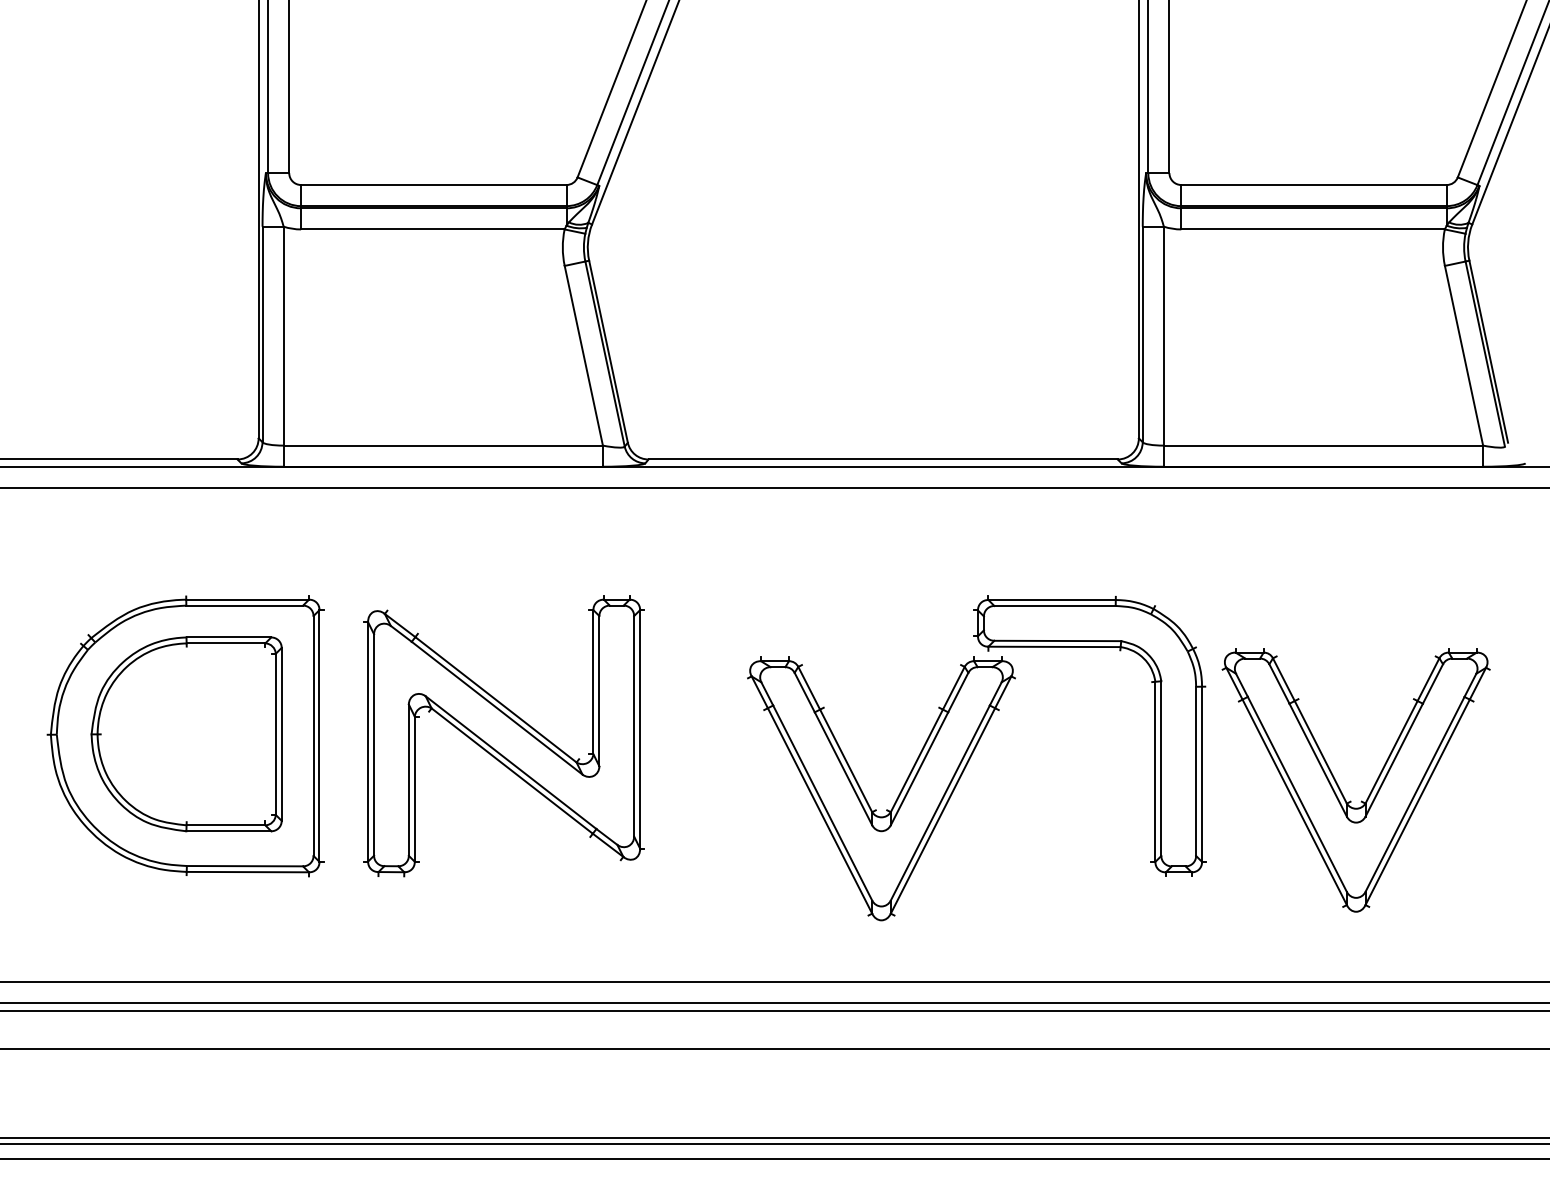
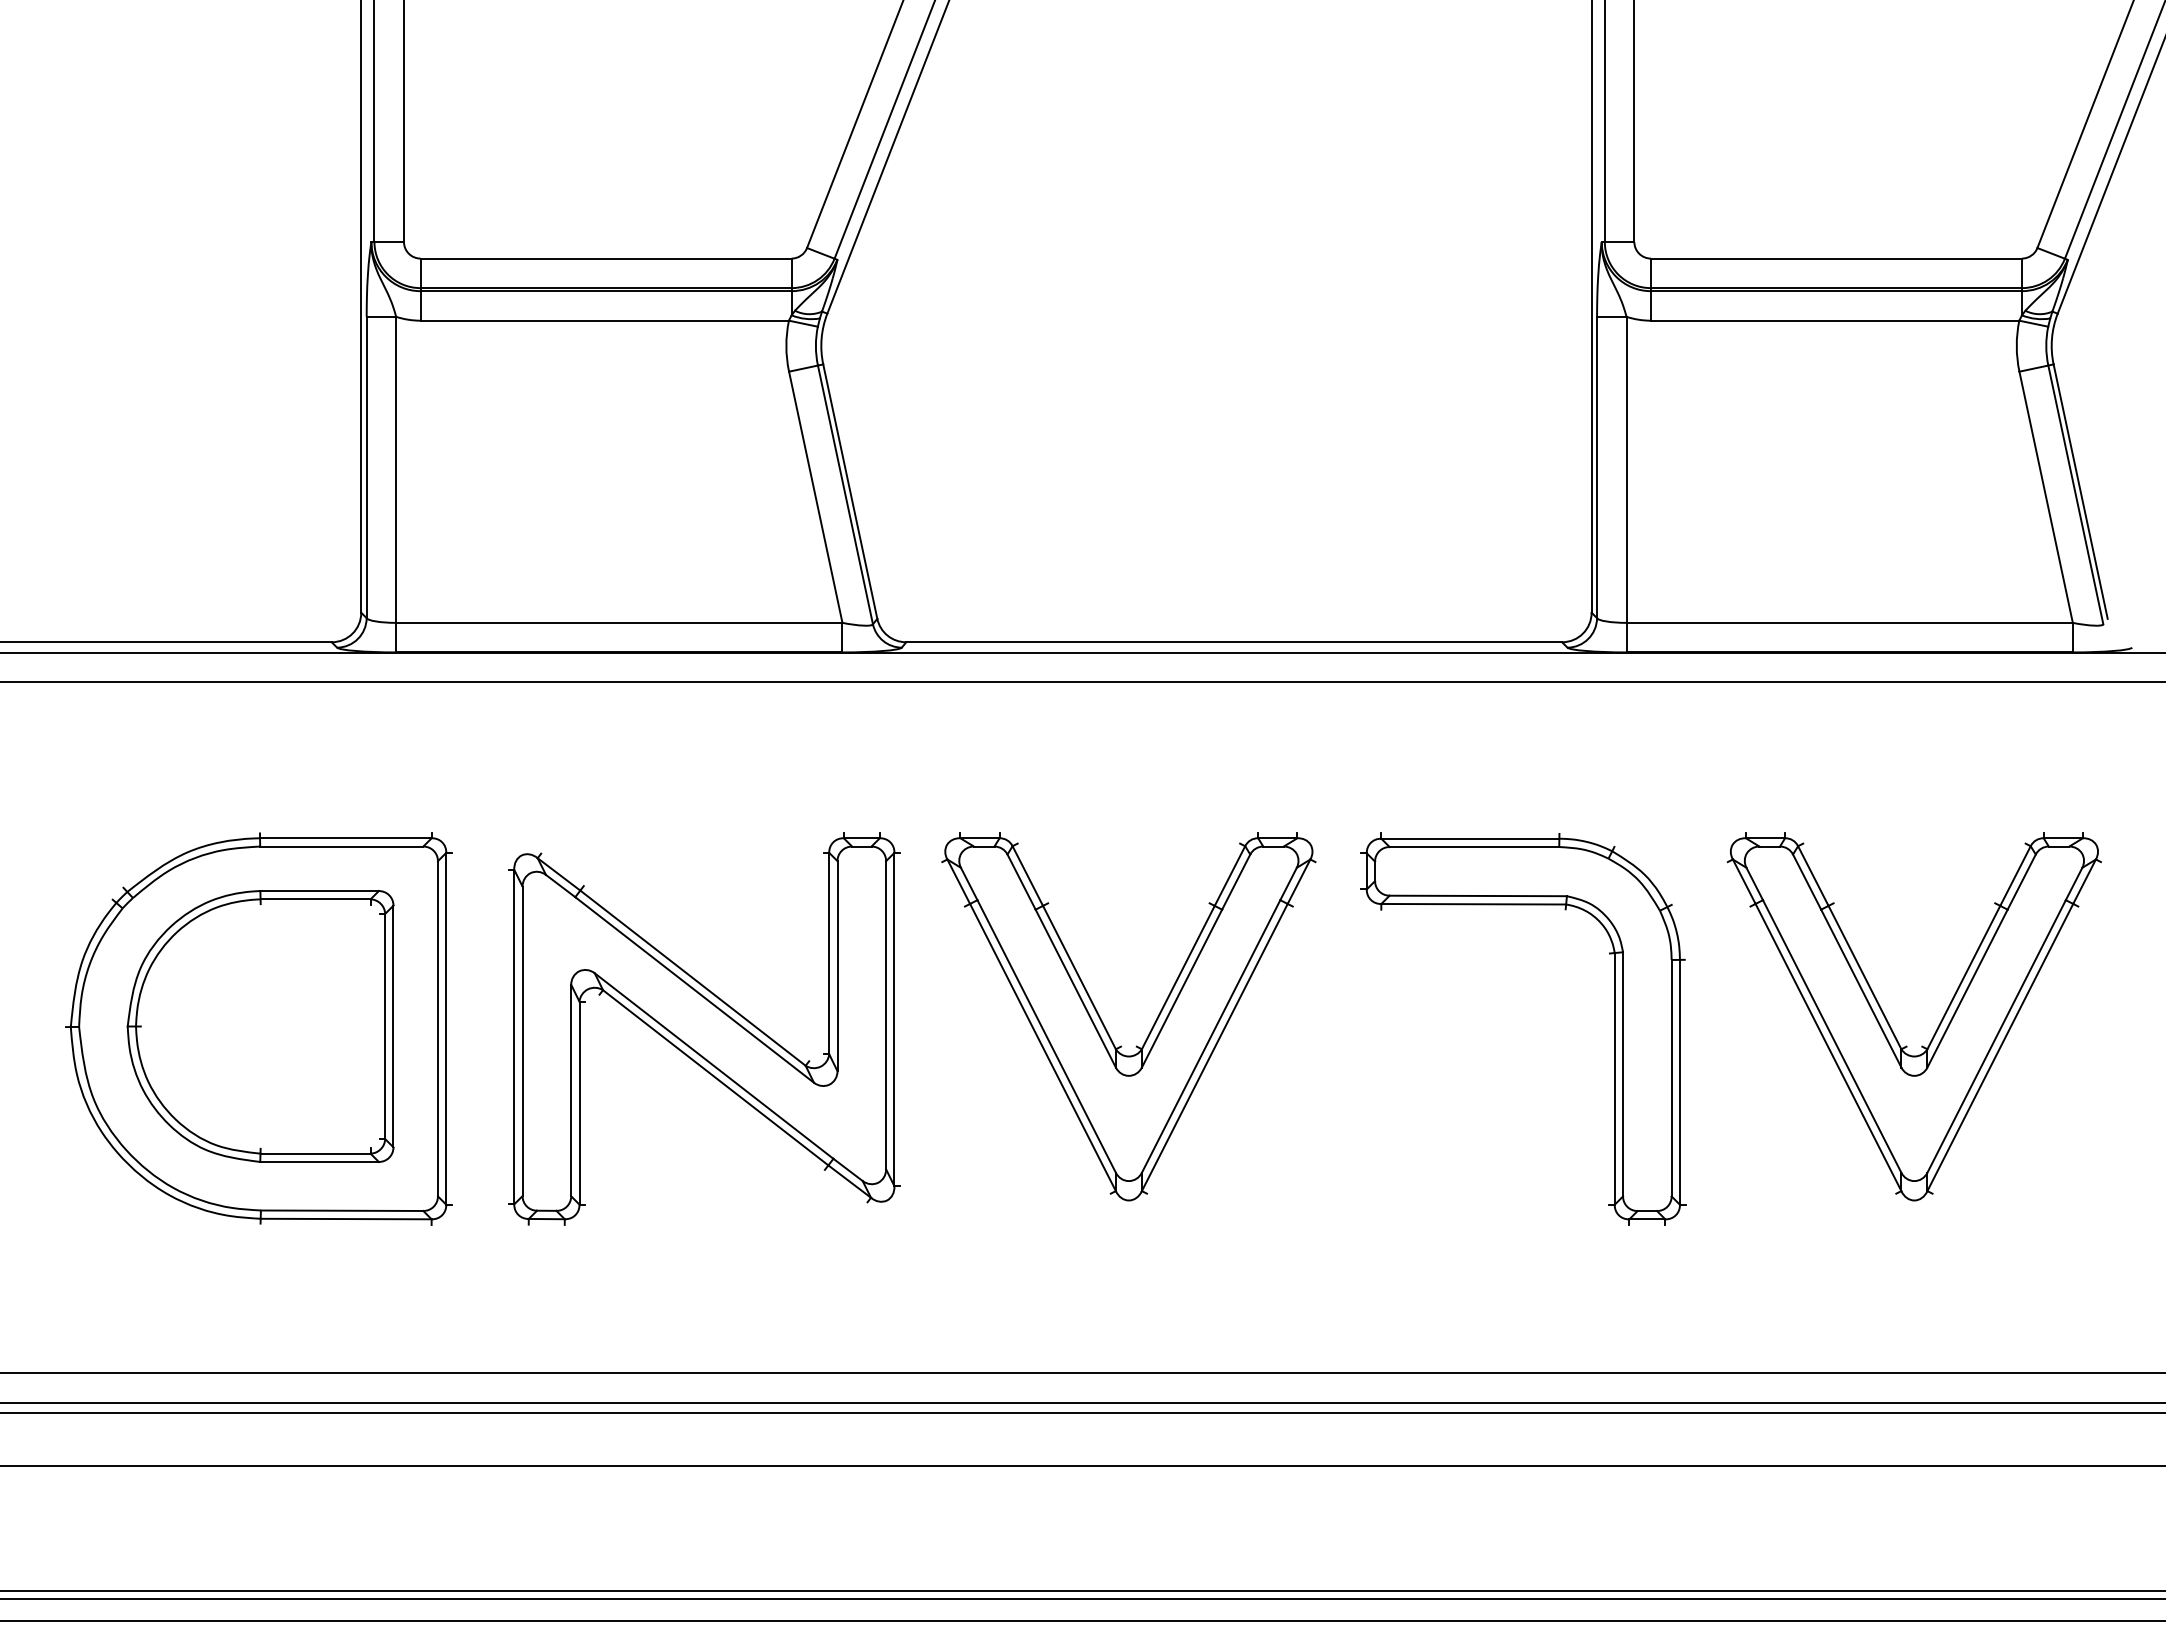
part: (1339, 788) -> (1891, 1027), moved
part: (865, 797) -> (1106, 1028), moved

